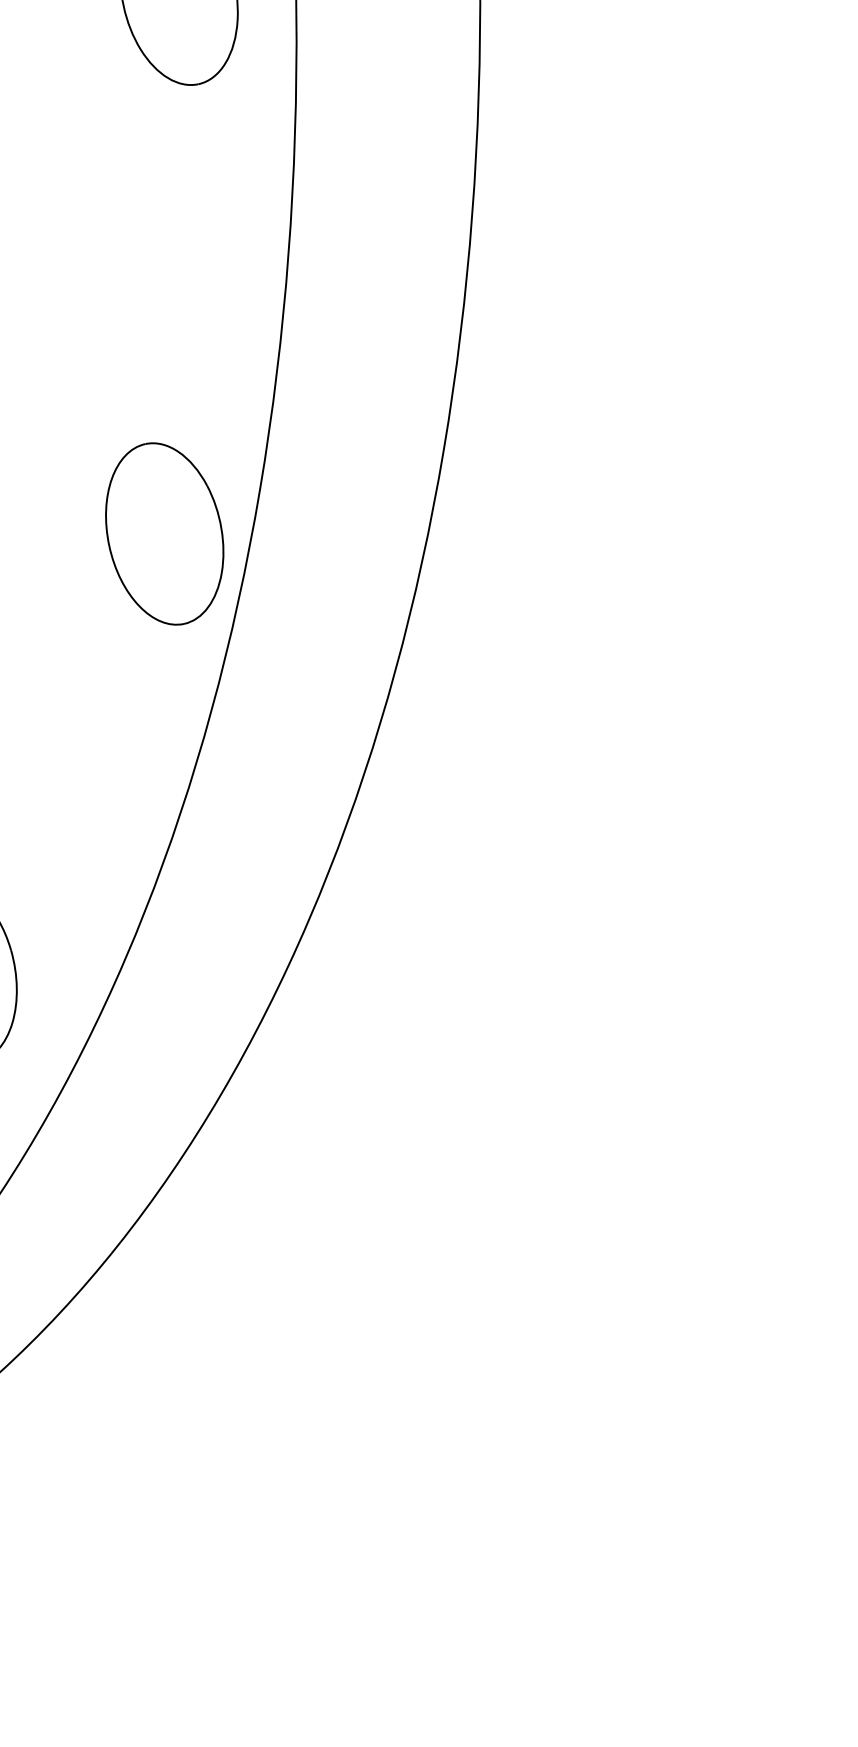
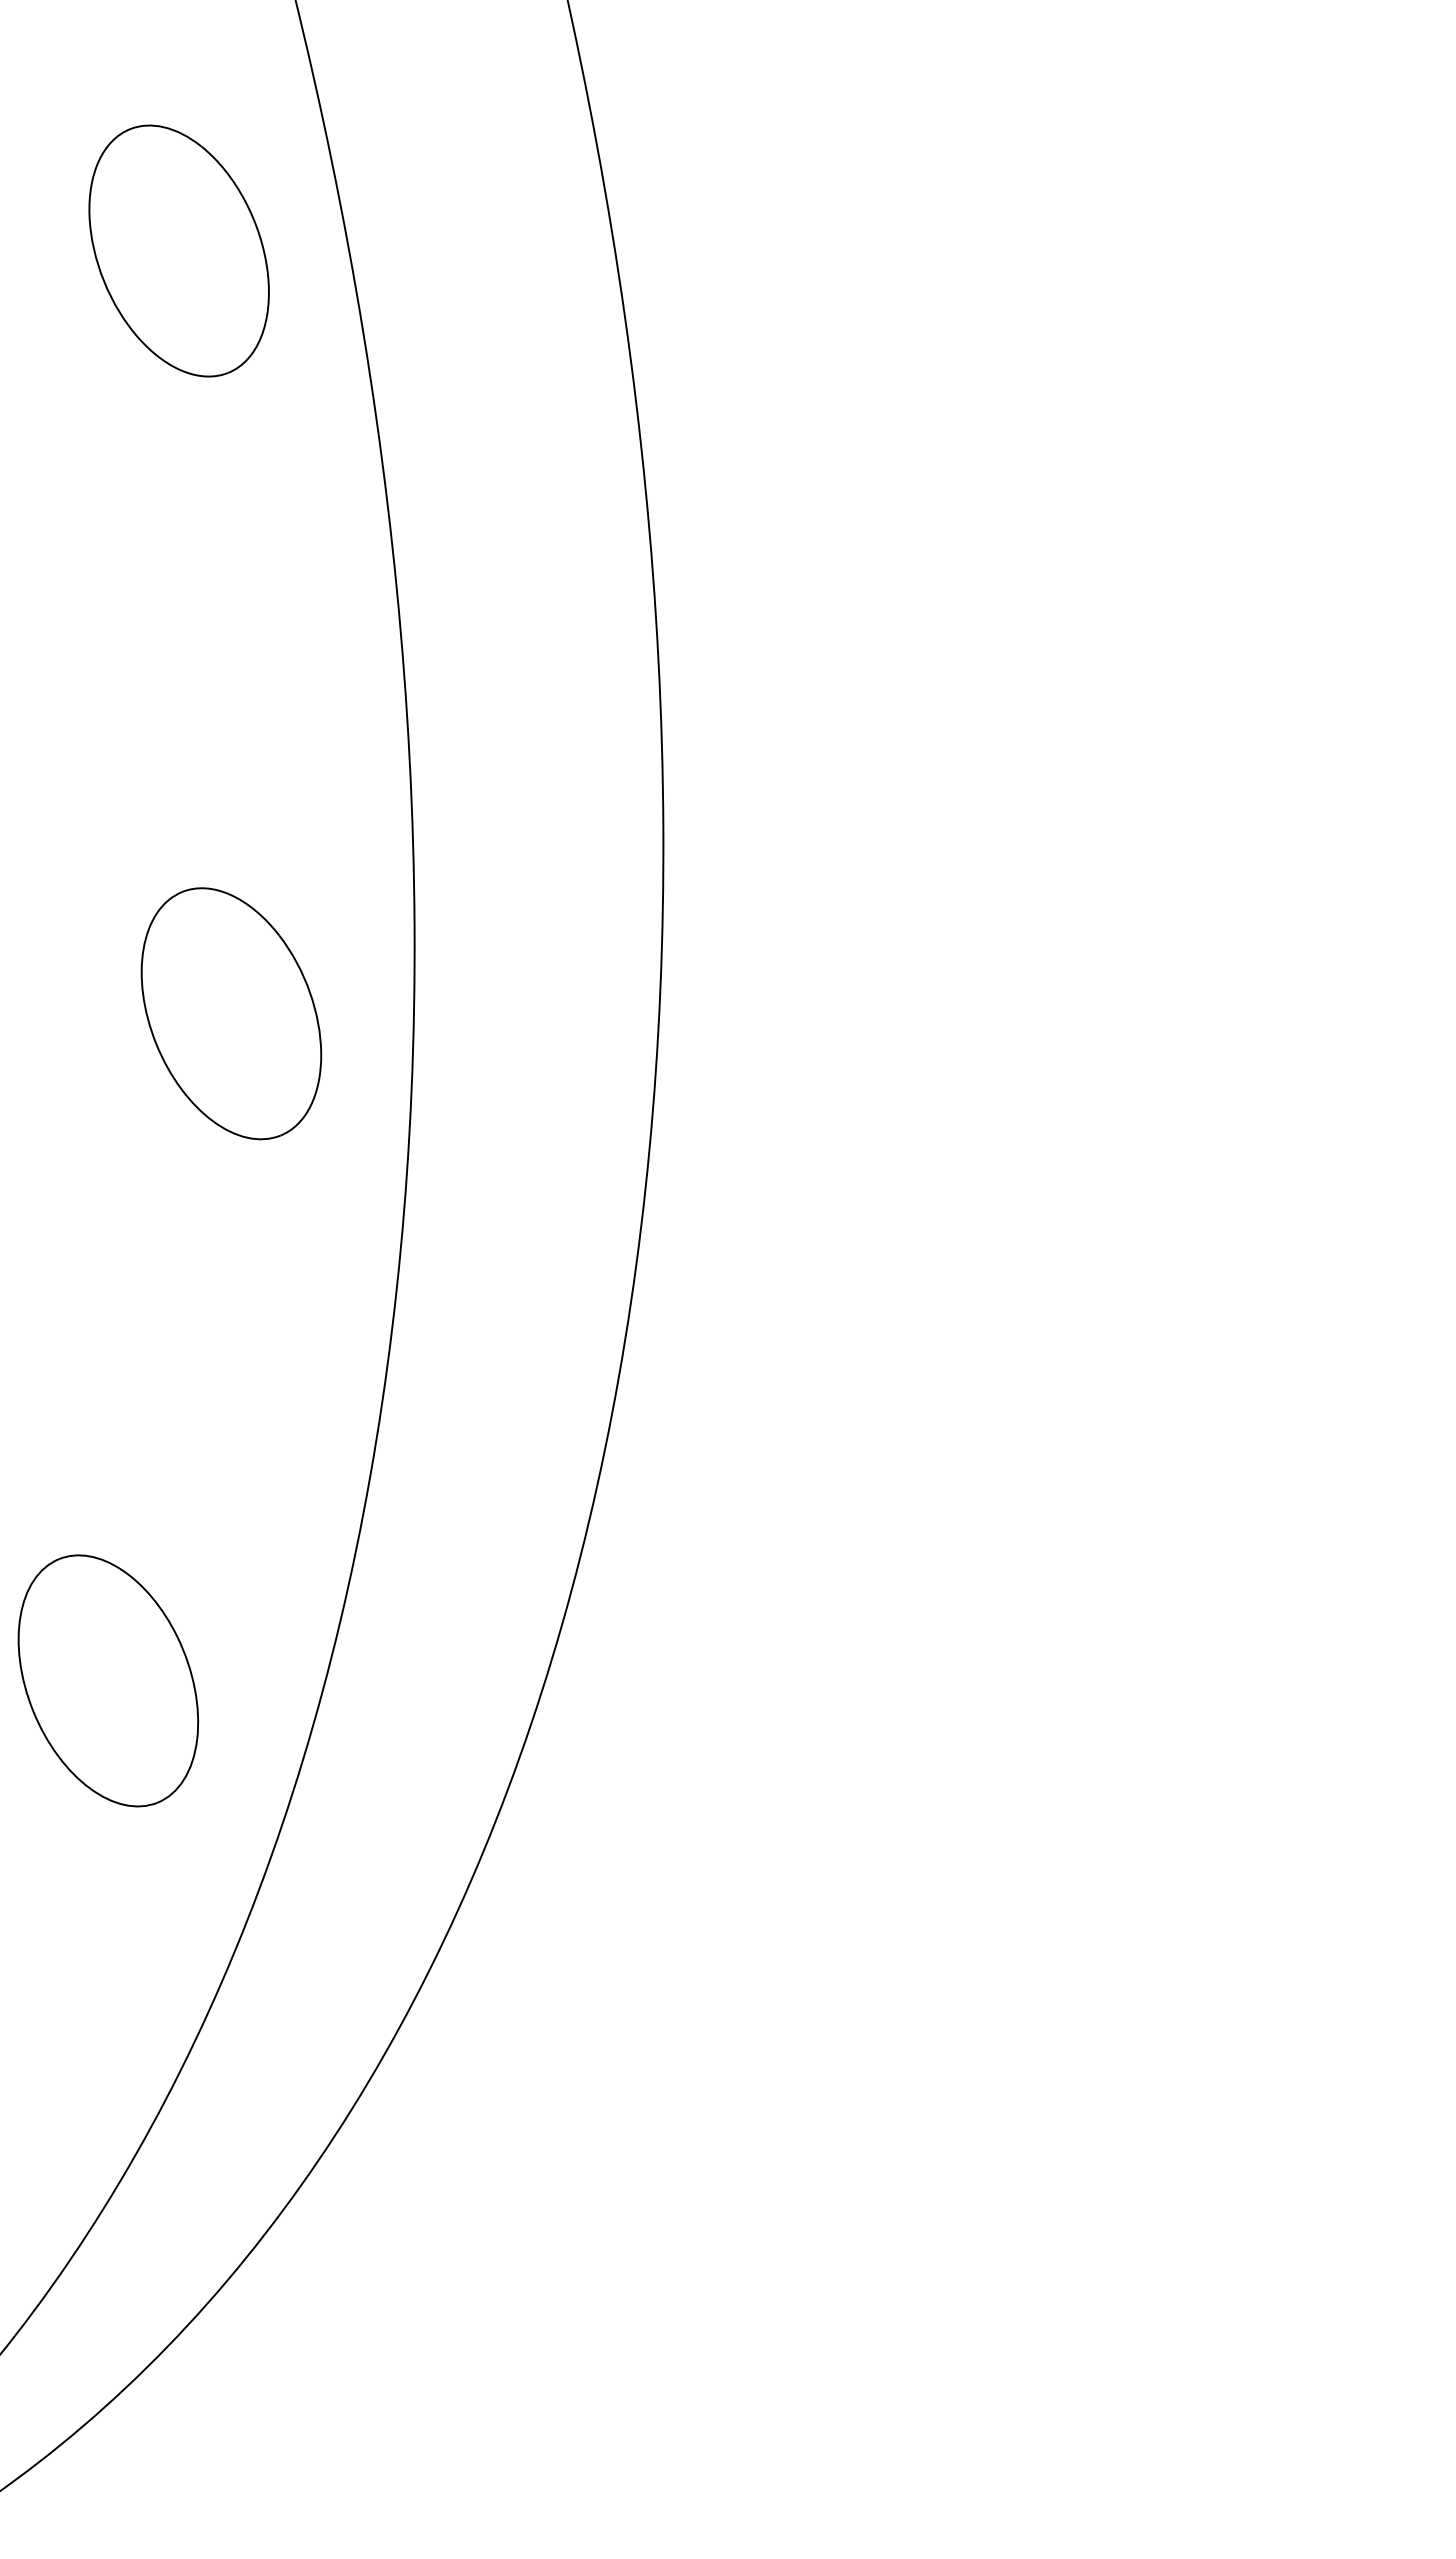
part: (164, 533) -> (231, 1013), moved

